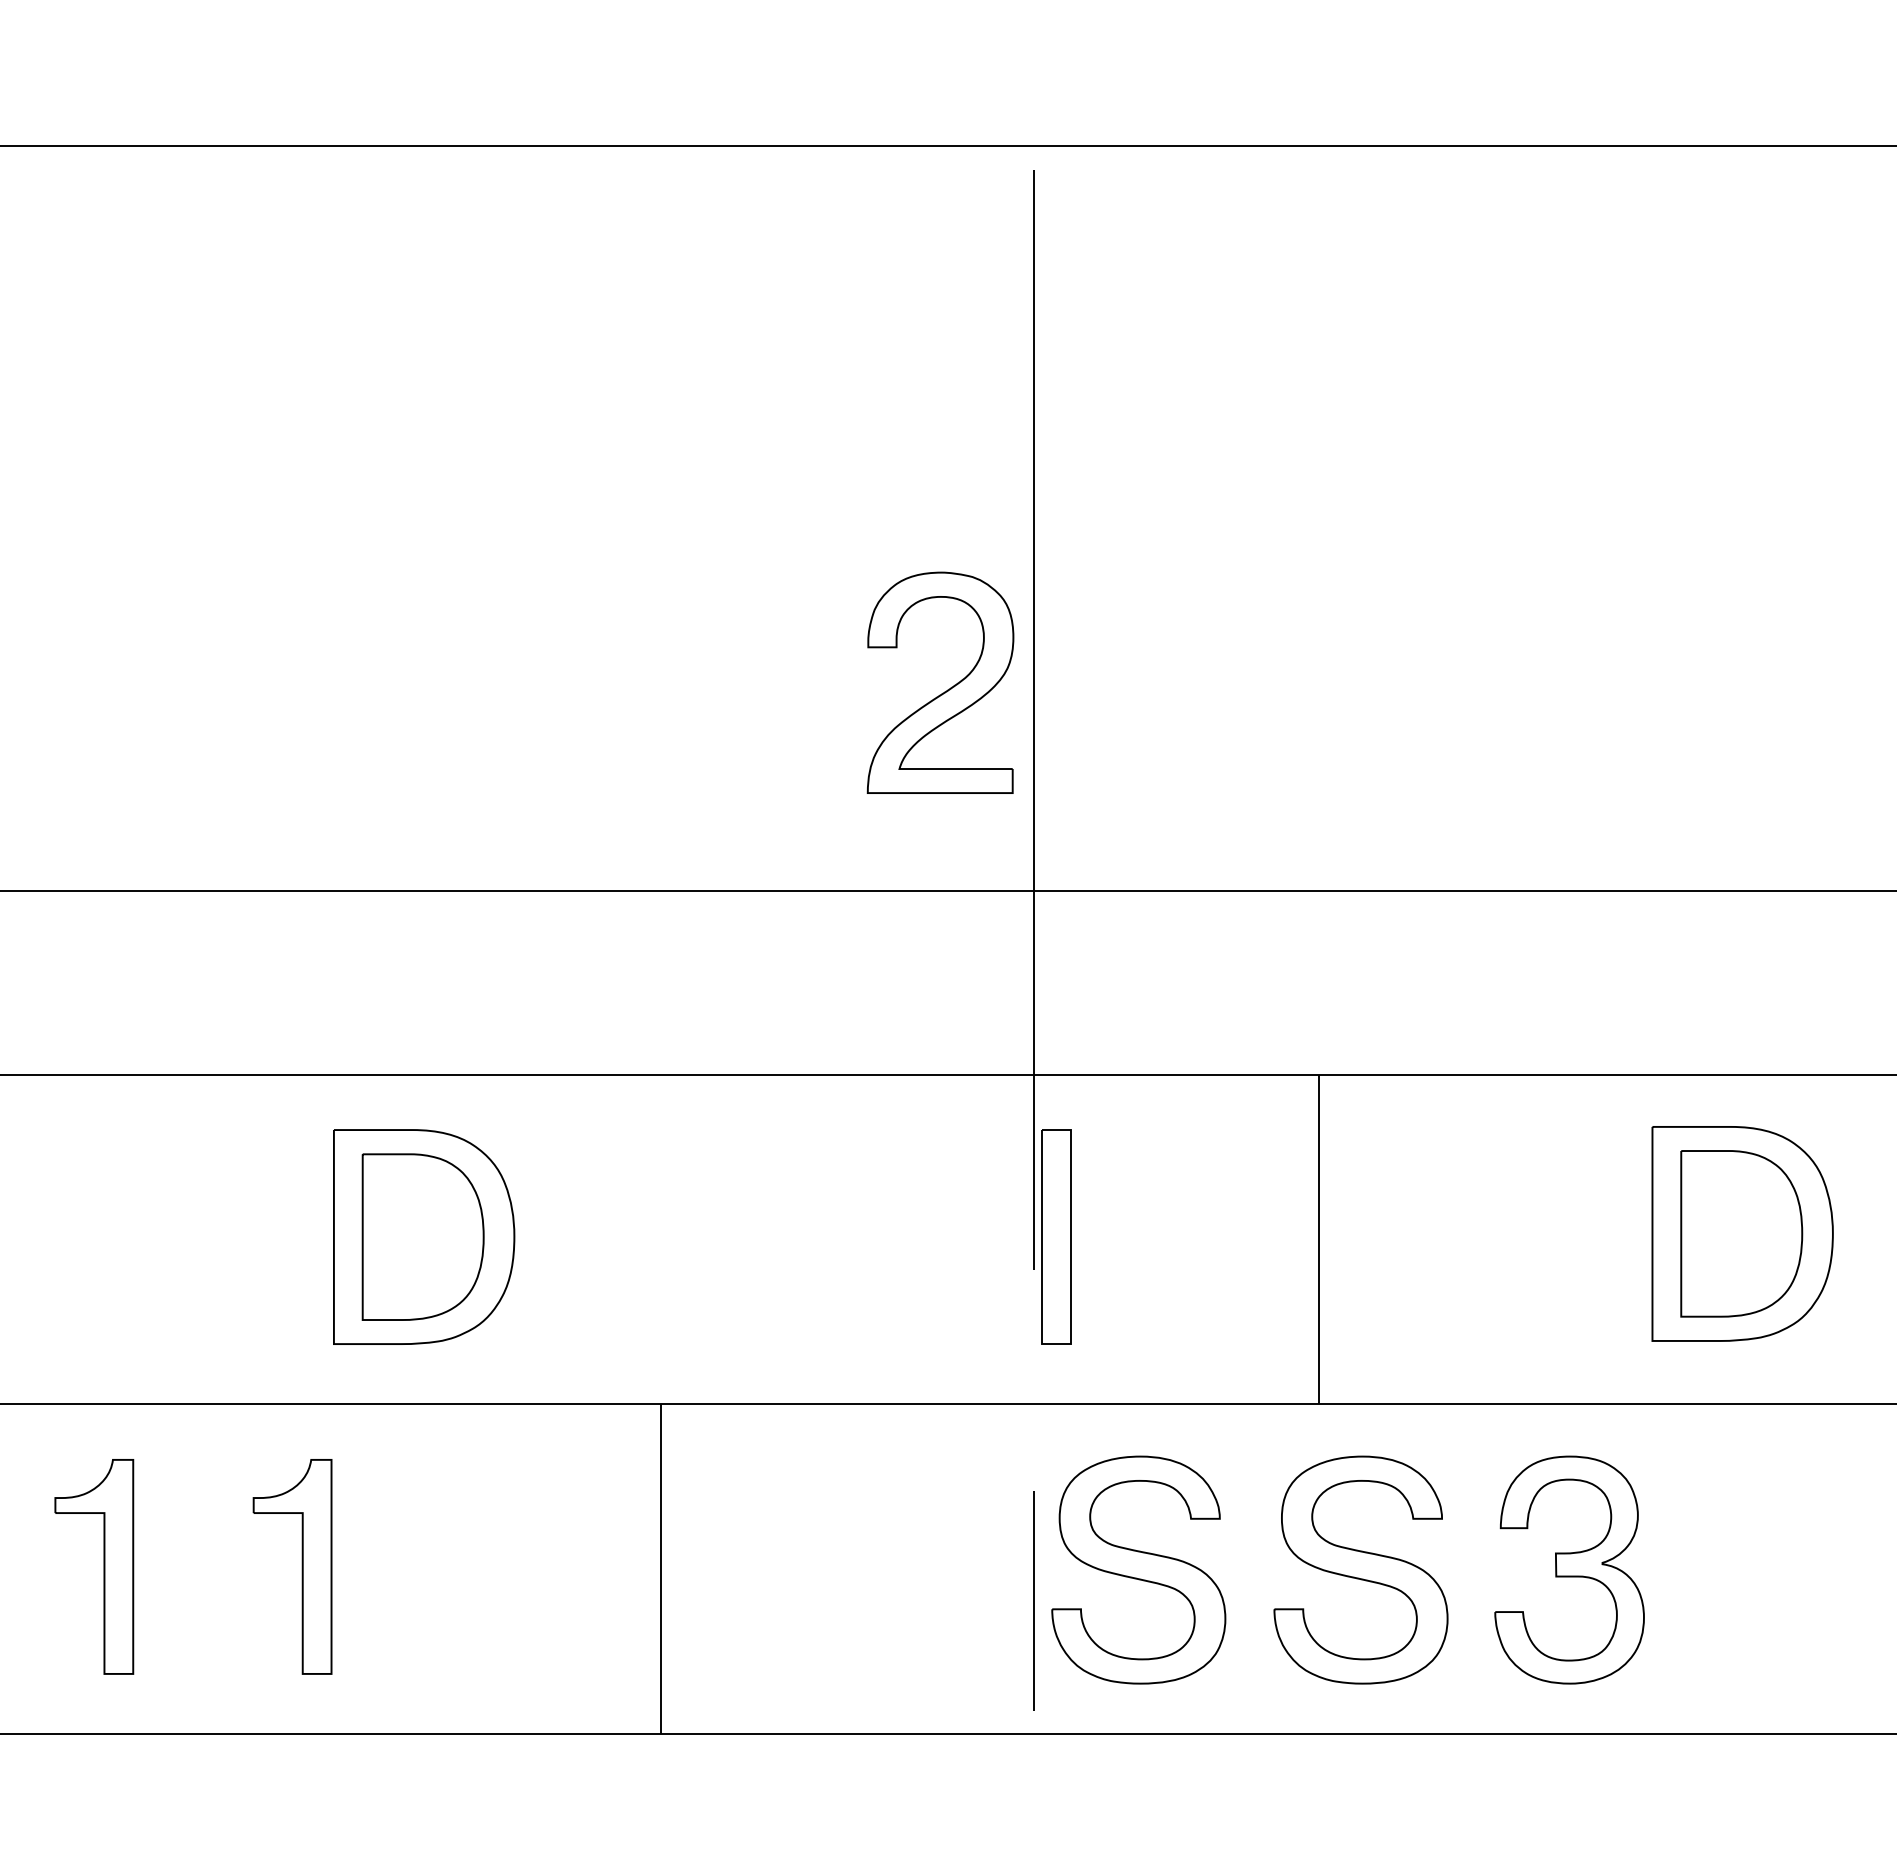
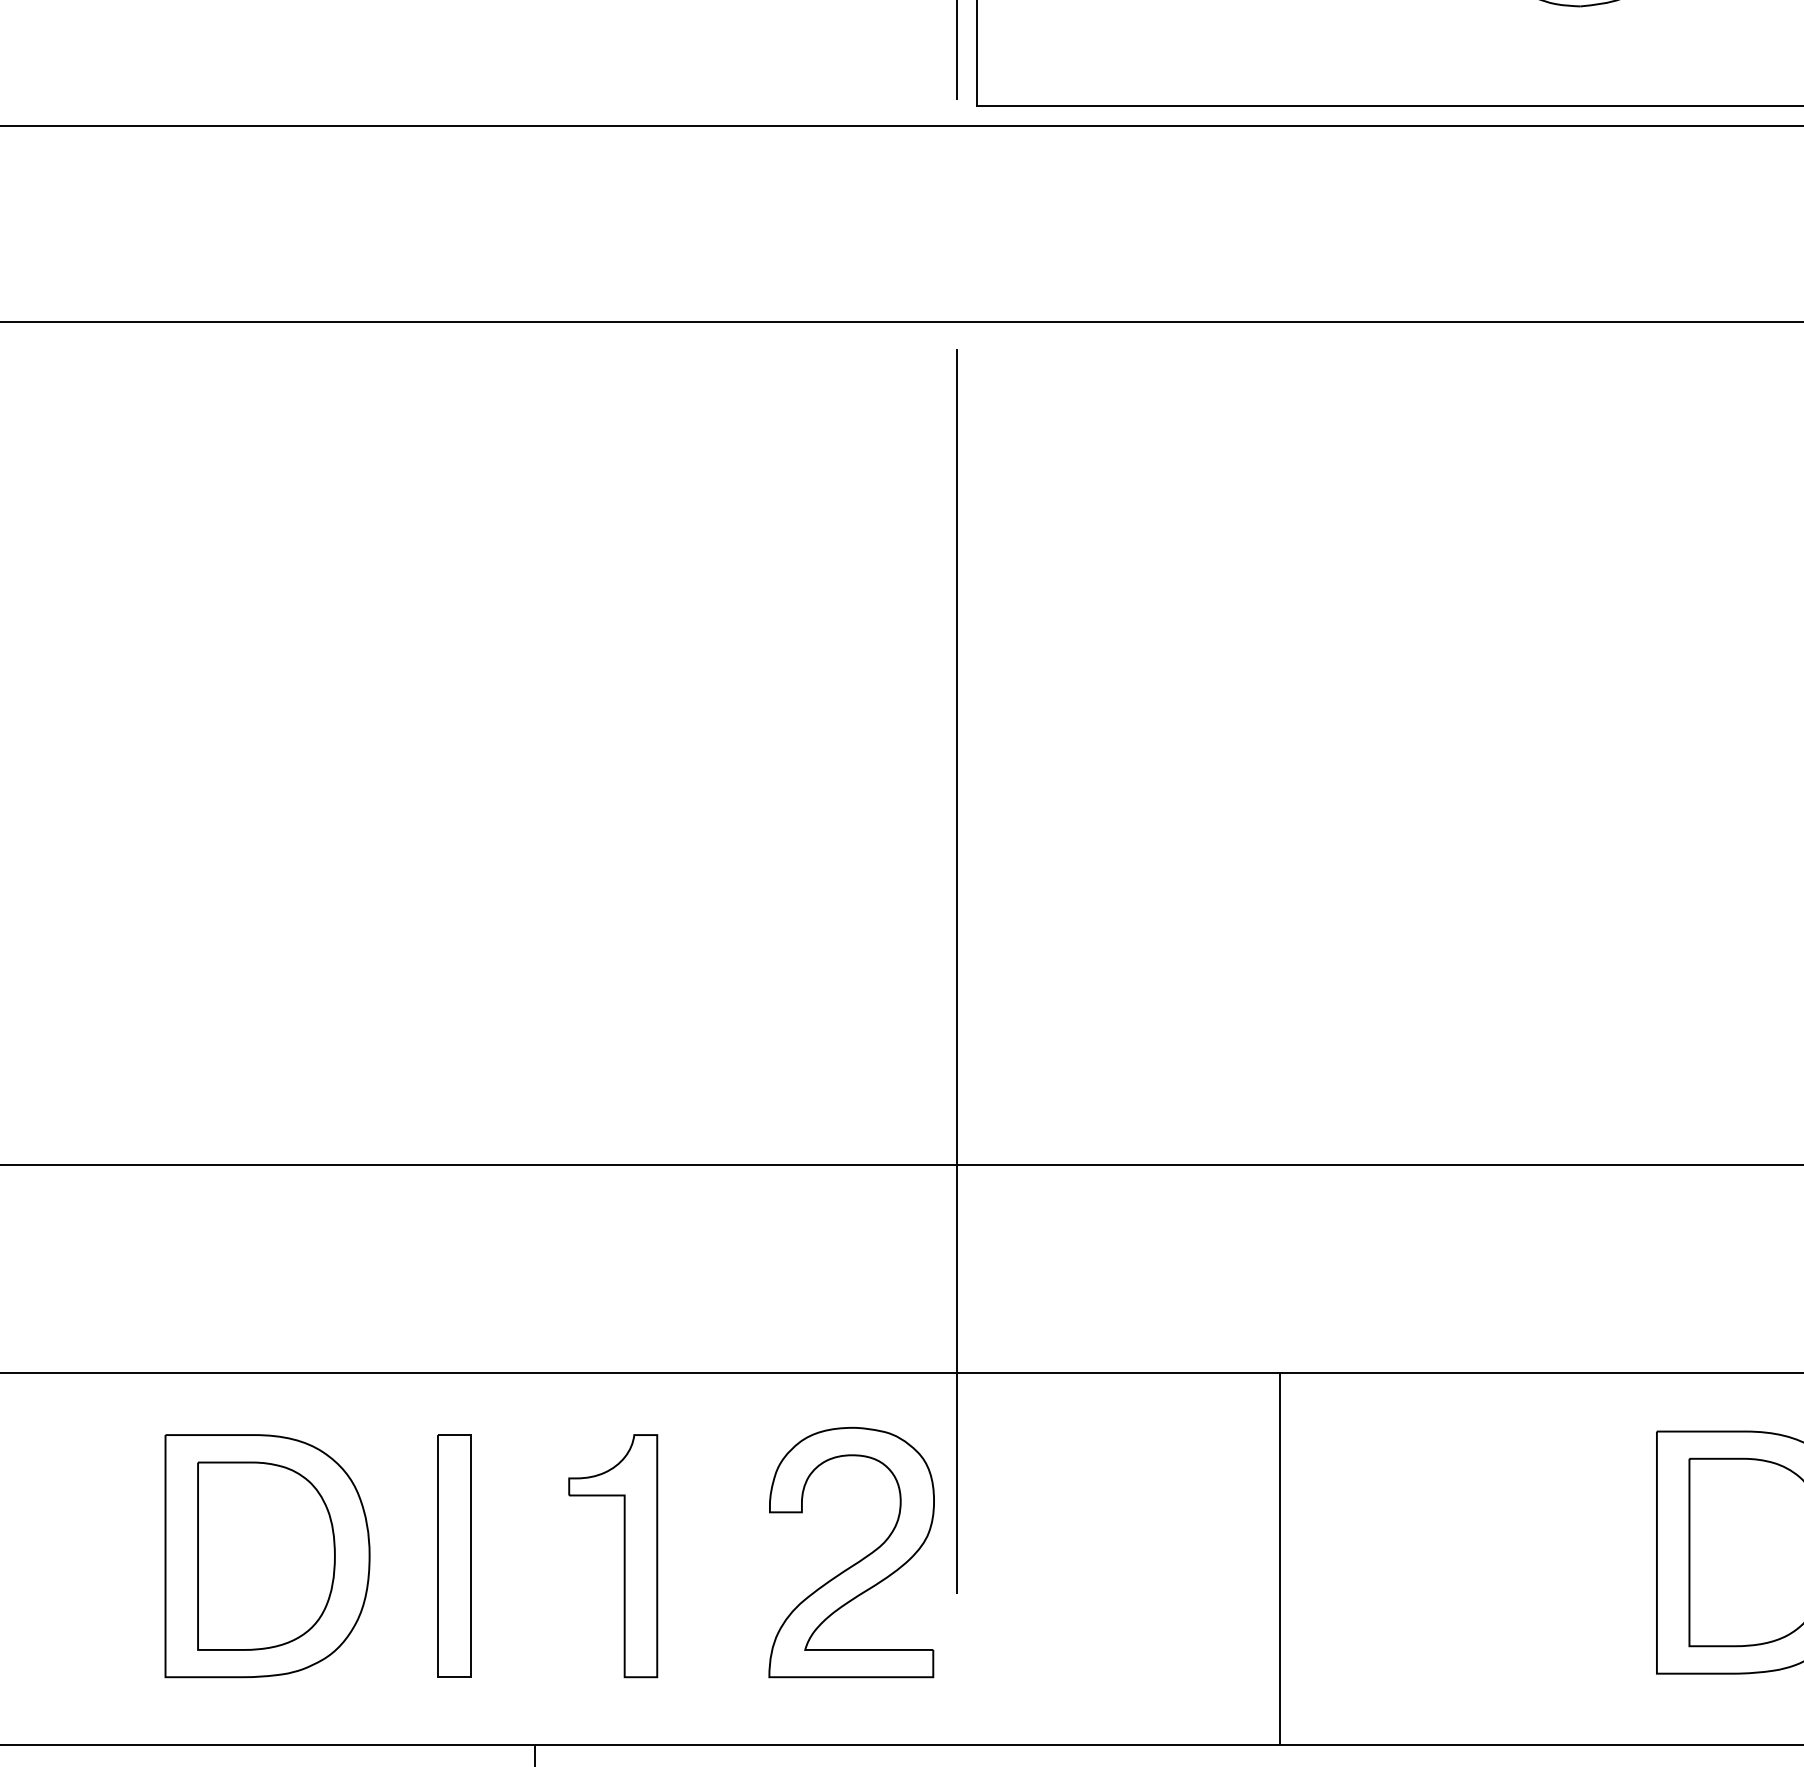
part: (944, 691) -> (856, 1562), moved
part: (739, 1236) -> (624, 1555), added
part: (1056, 1236) -> (454, 1555), moved

